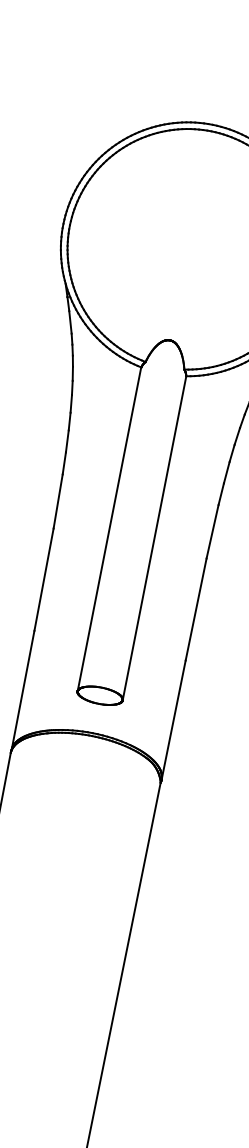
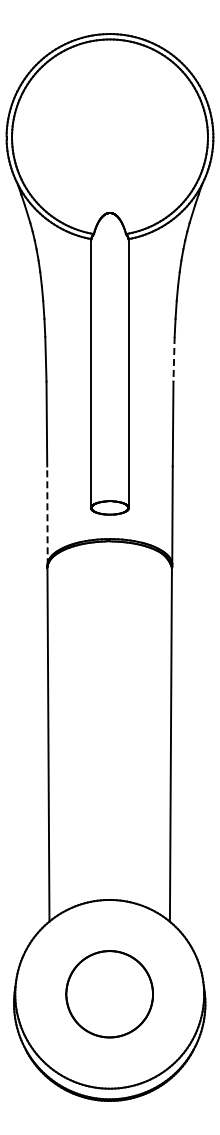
line: (213, 532) -> (174, 359), solid -> dashed
line: (23, 690) -> (47, 515), solid -> dashed

